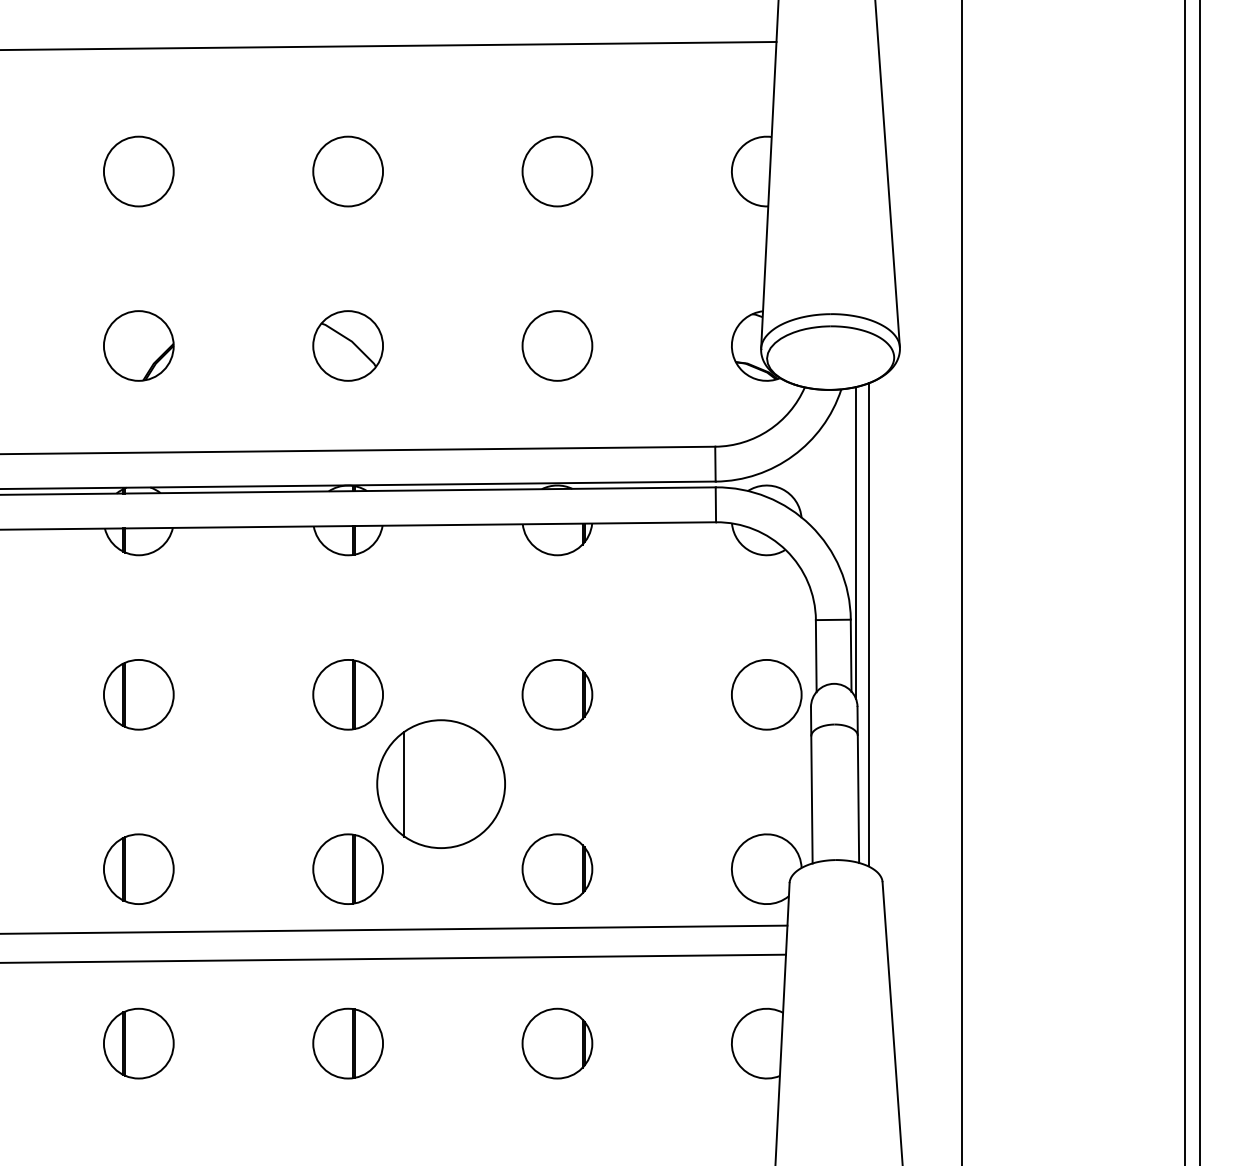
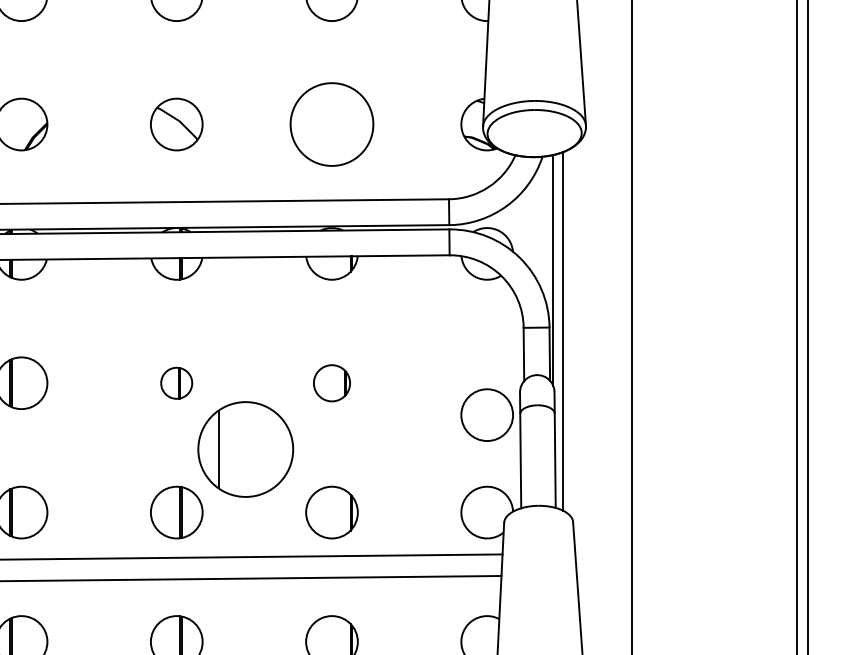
circle: (557, 345) -> (332, 124), size x1.6
part: (347, 694) -> (176, 383), size x0.6
part: (557, 694) -> (332, 383), size x0.7
circle: (766, 694) -> (487, 414), moved

